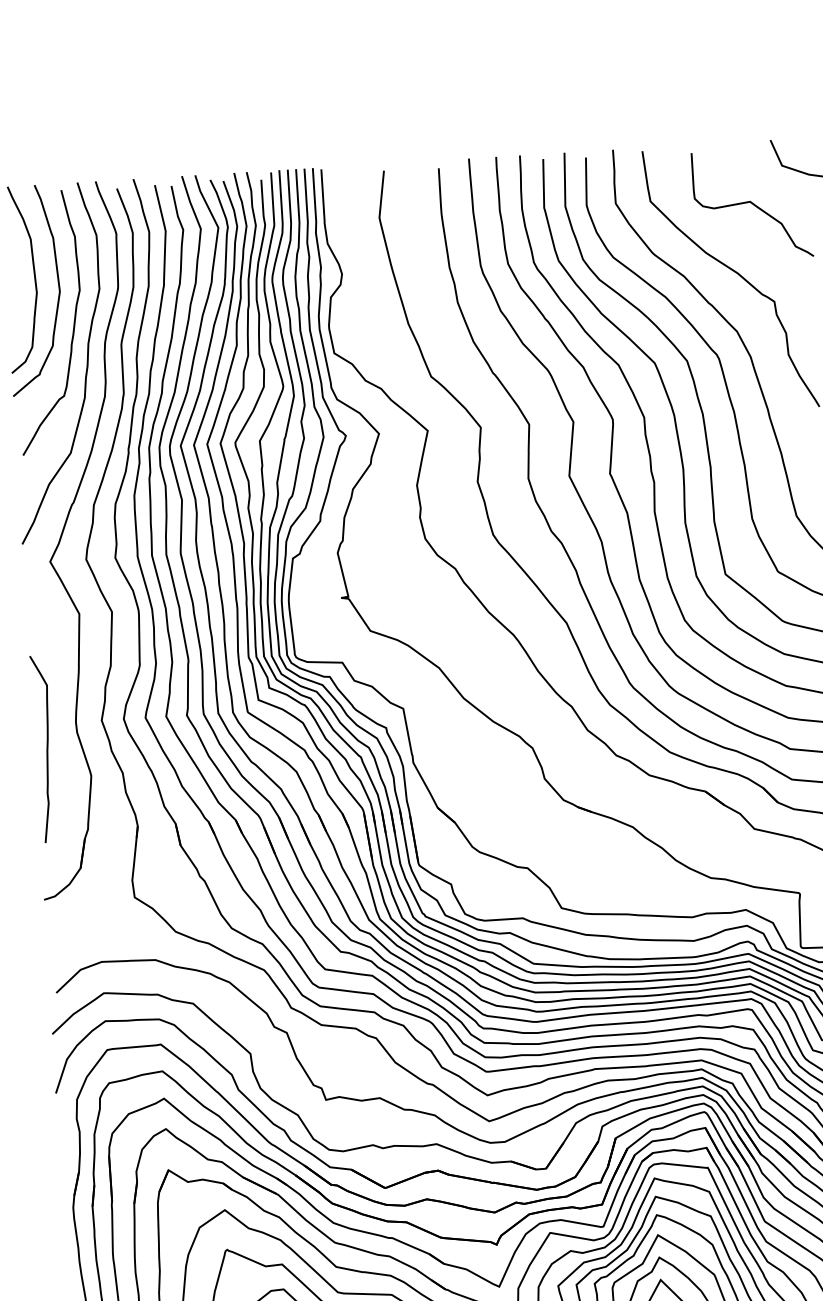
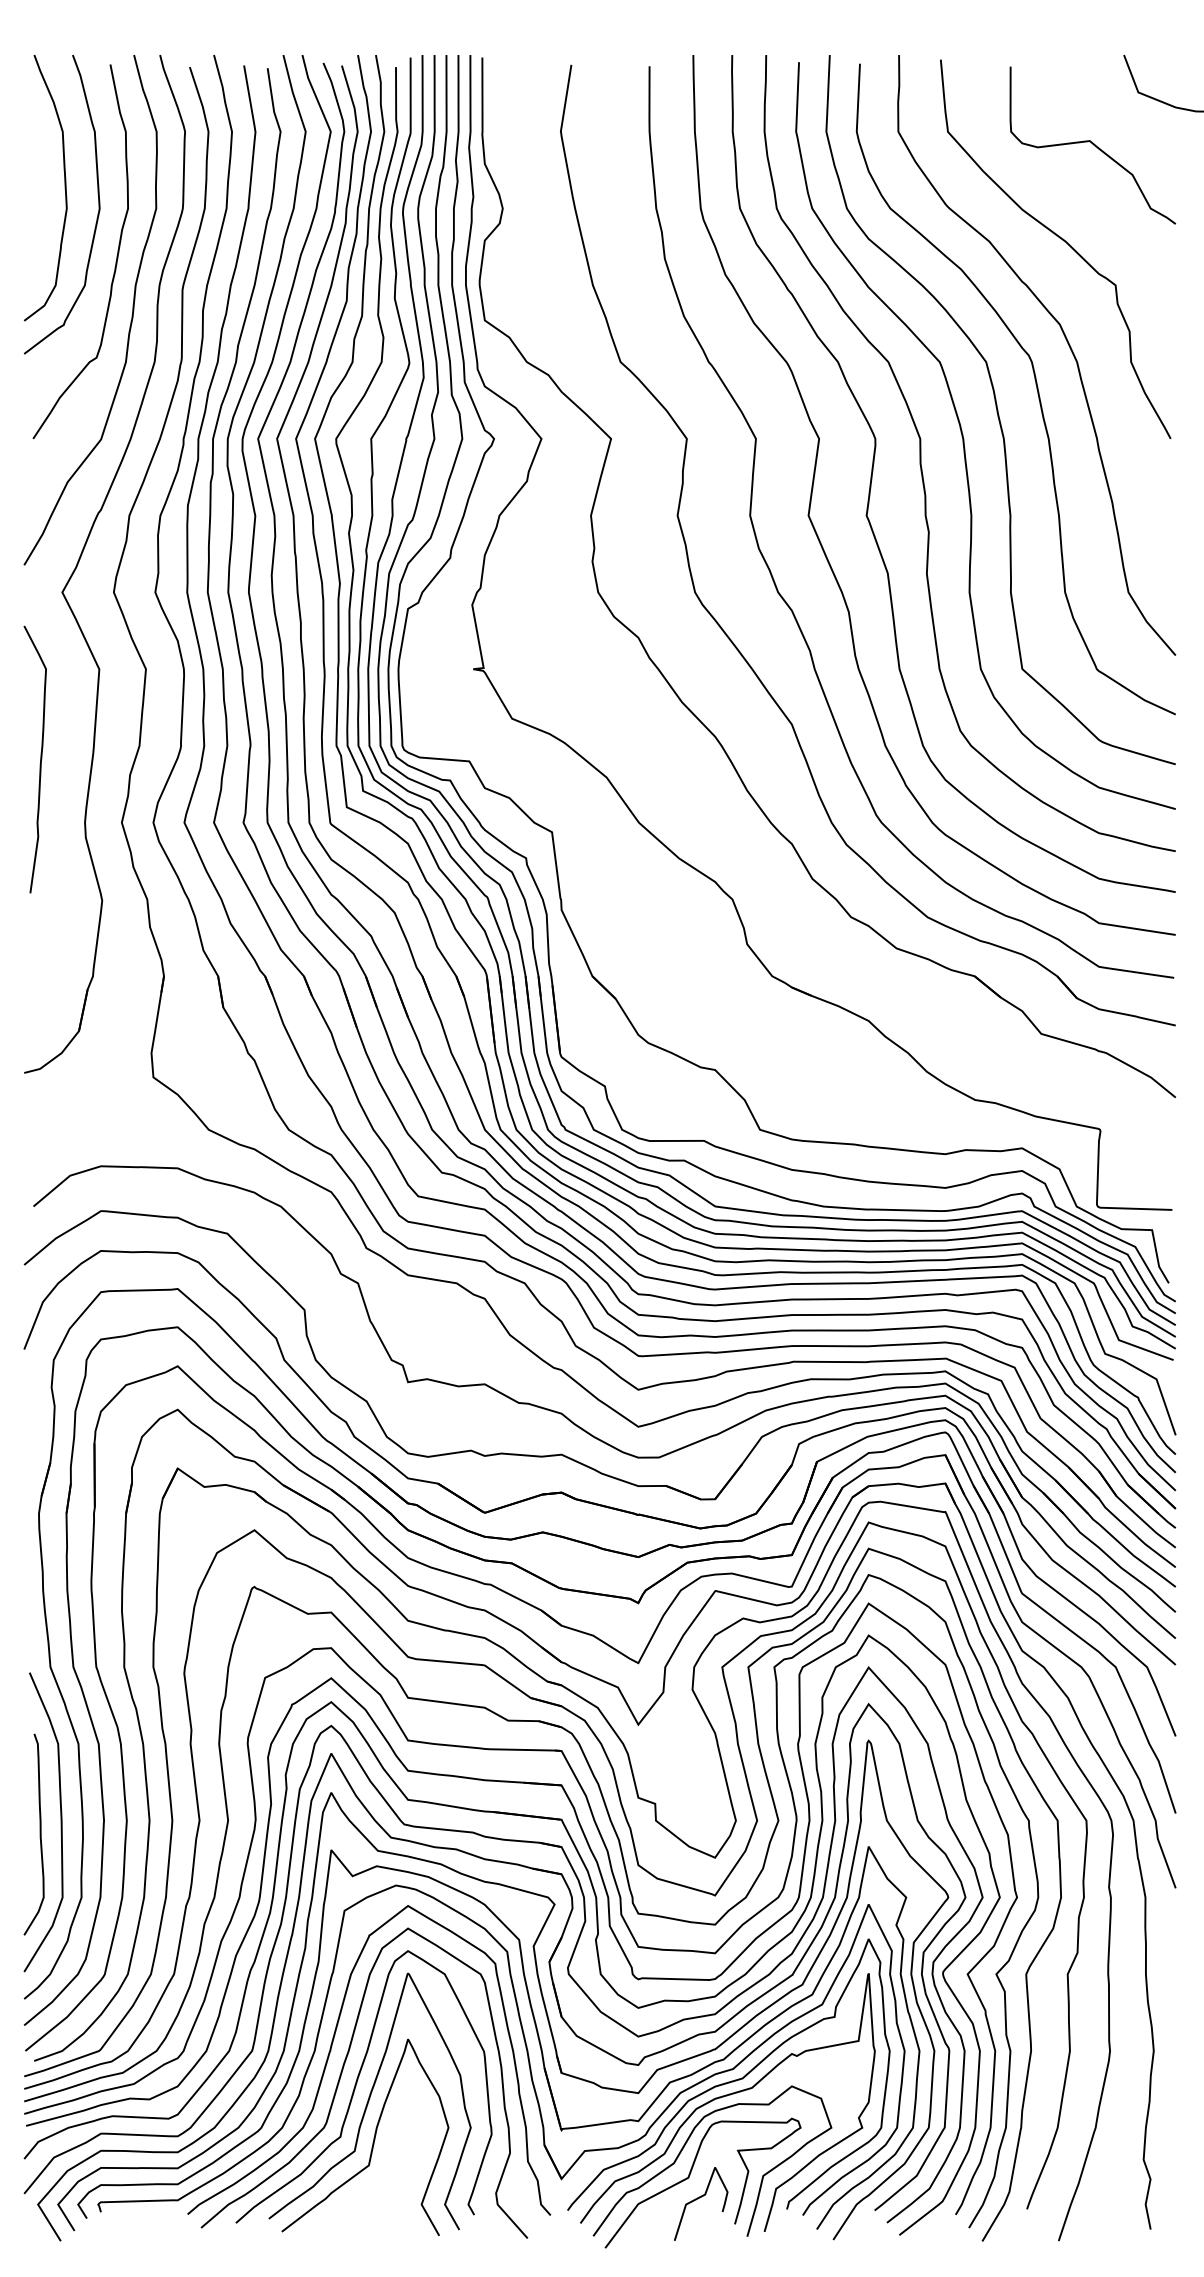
curve: (46, 748) -> (40, 759), moved

